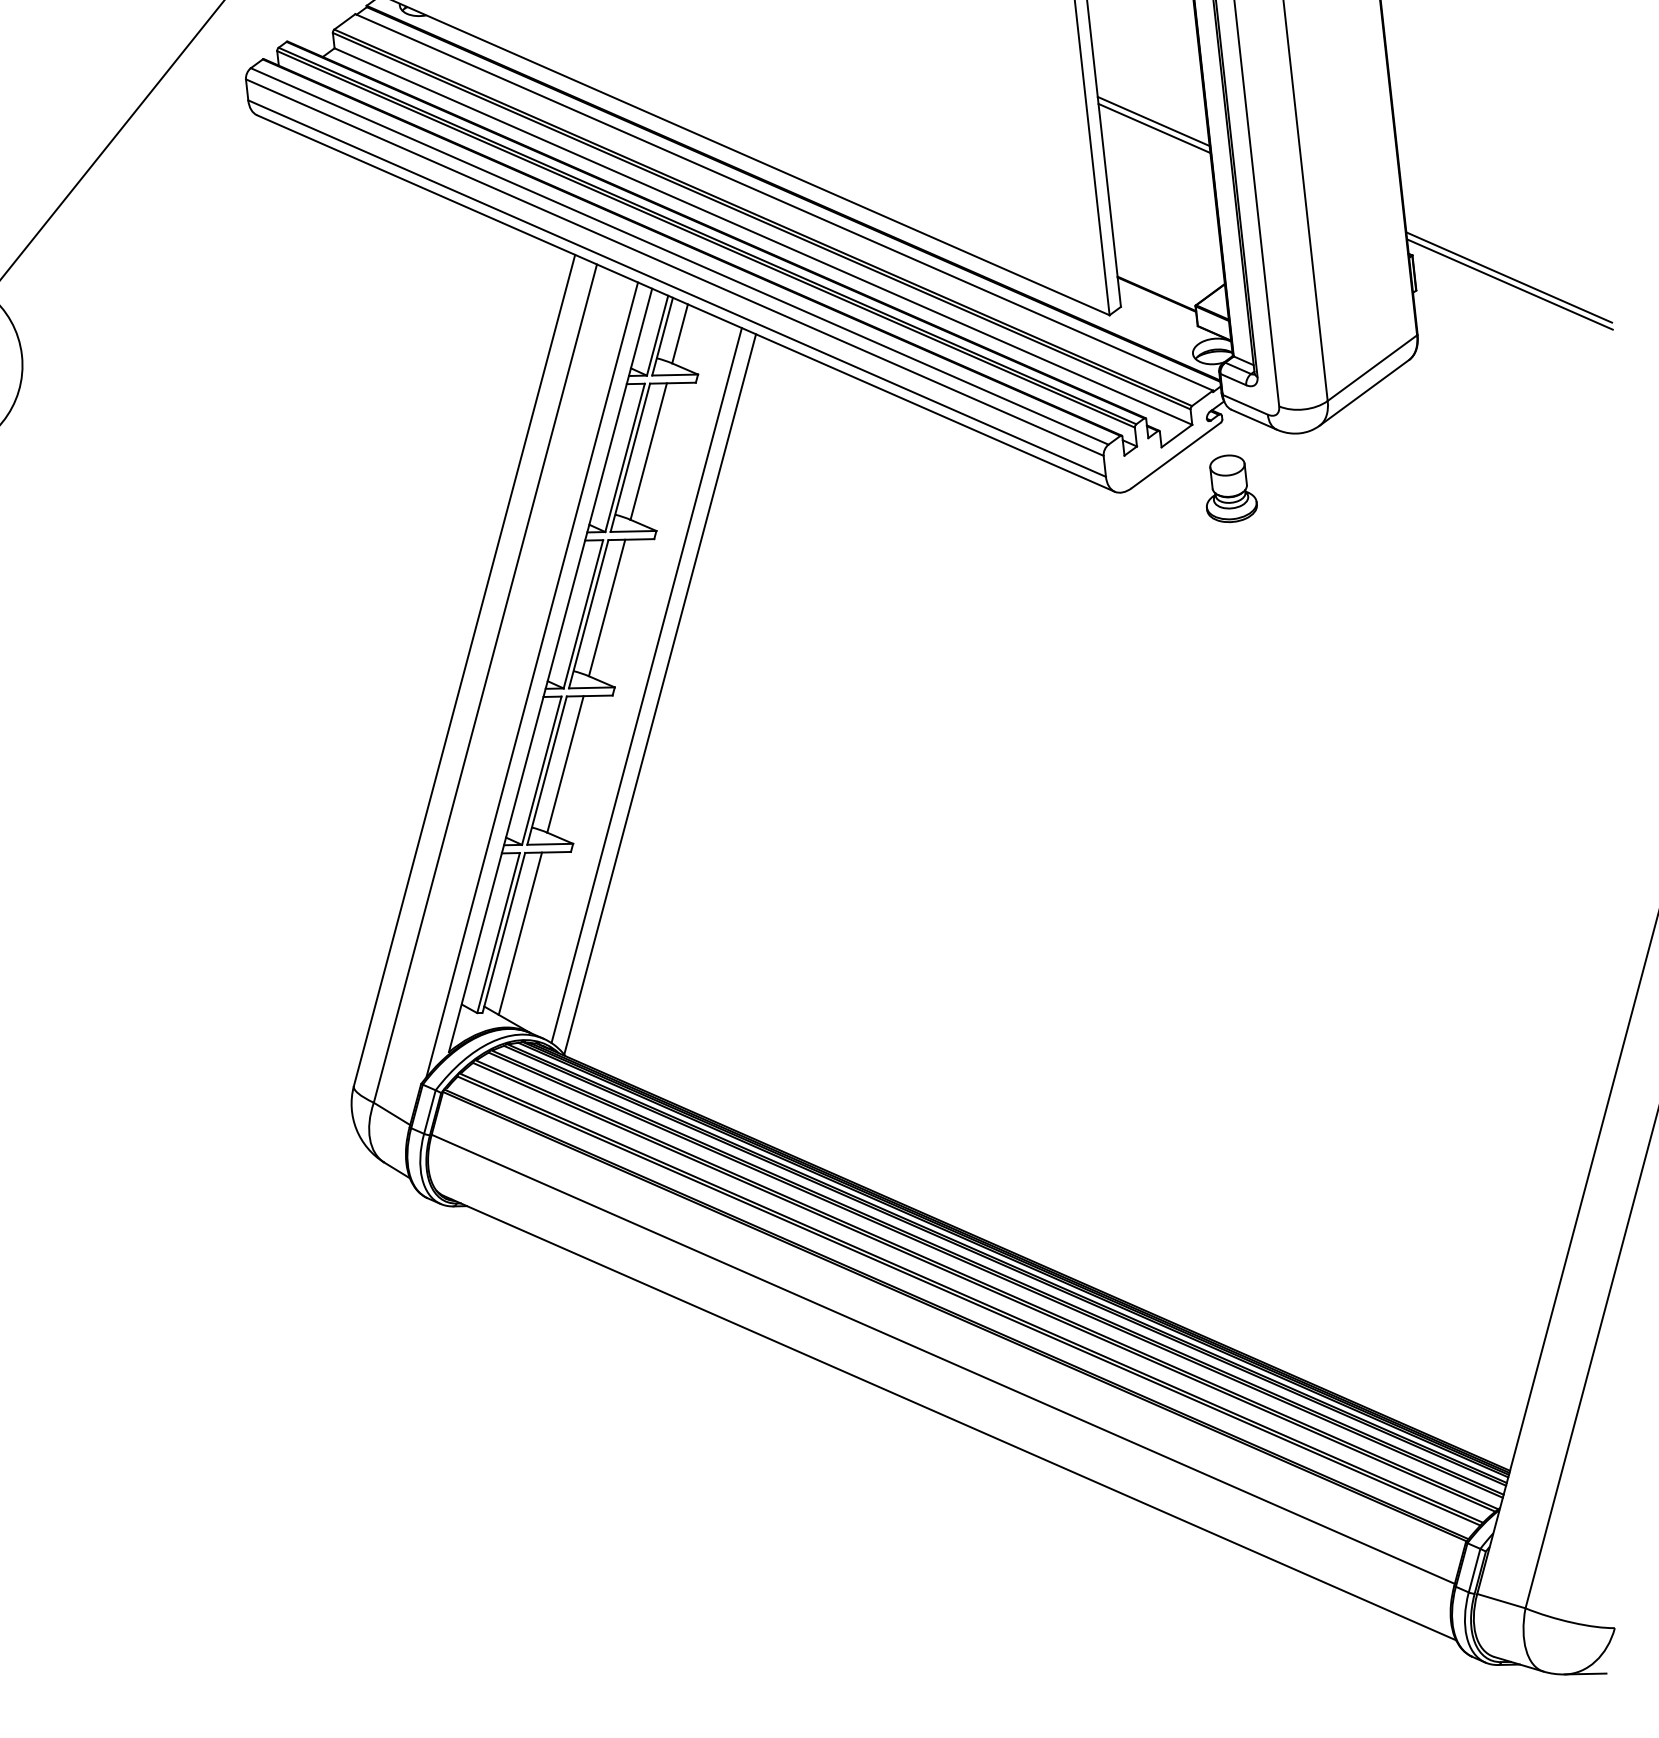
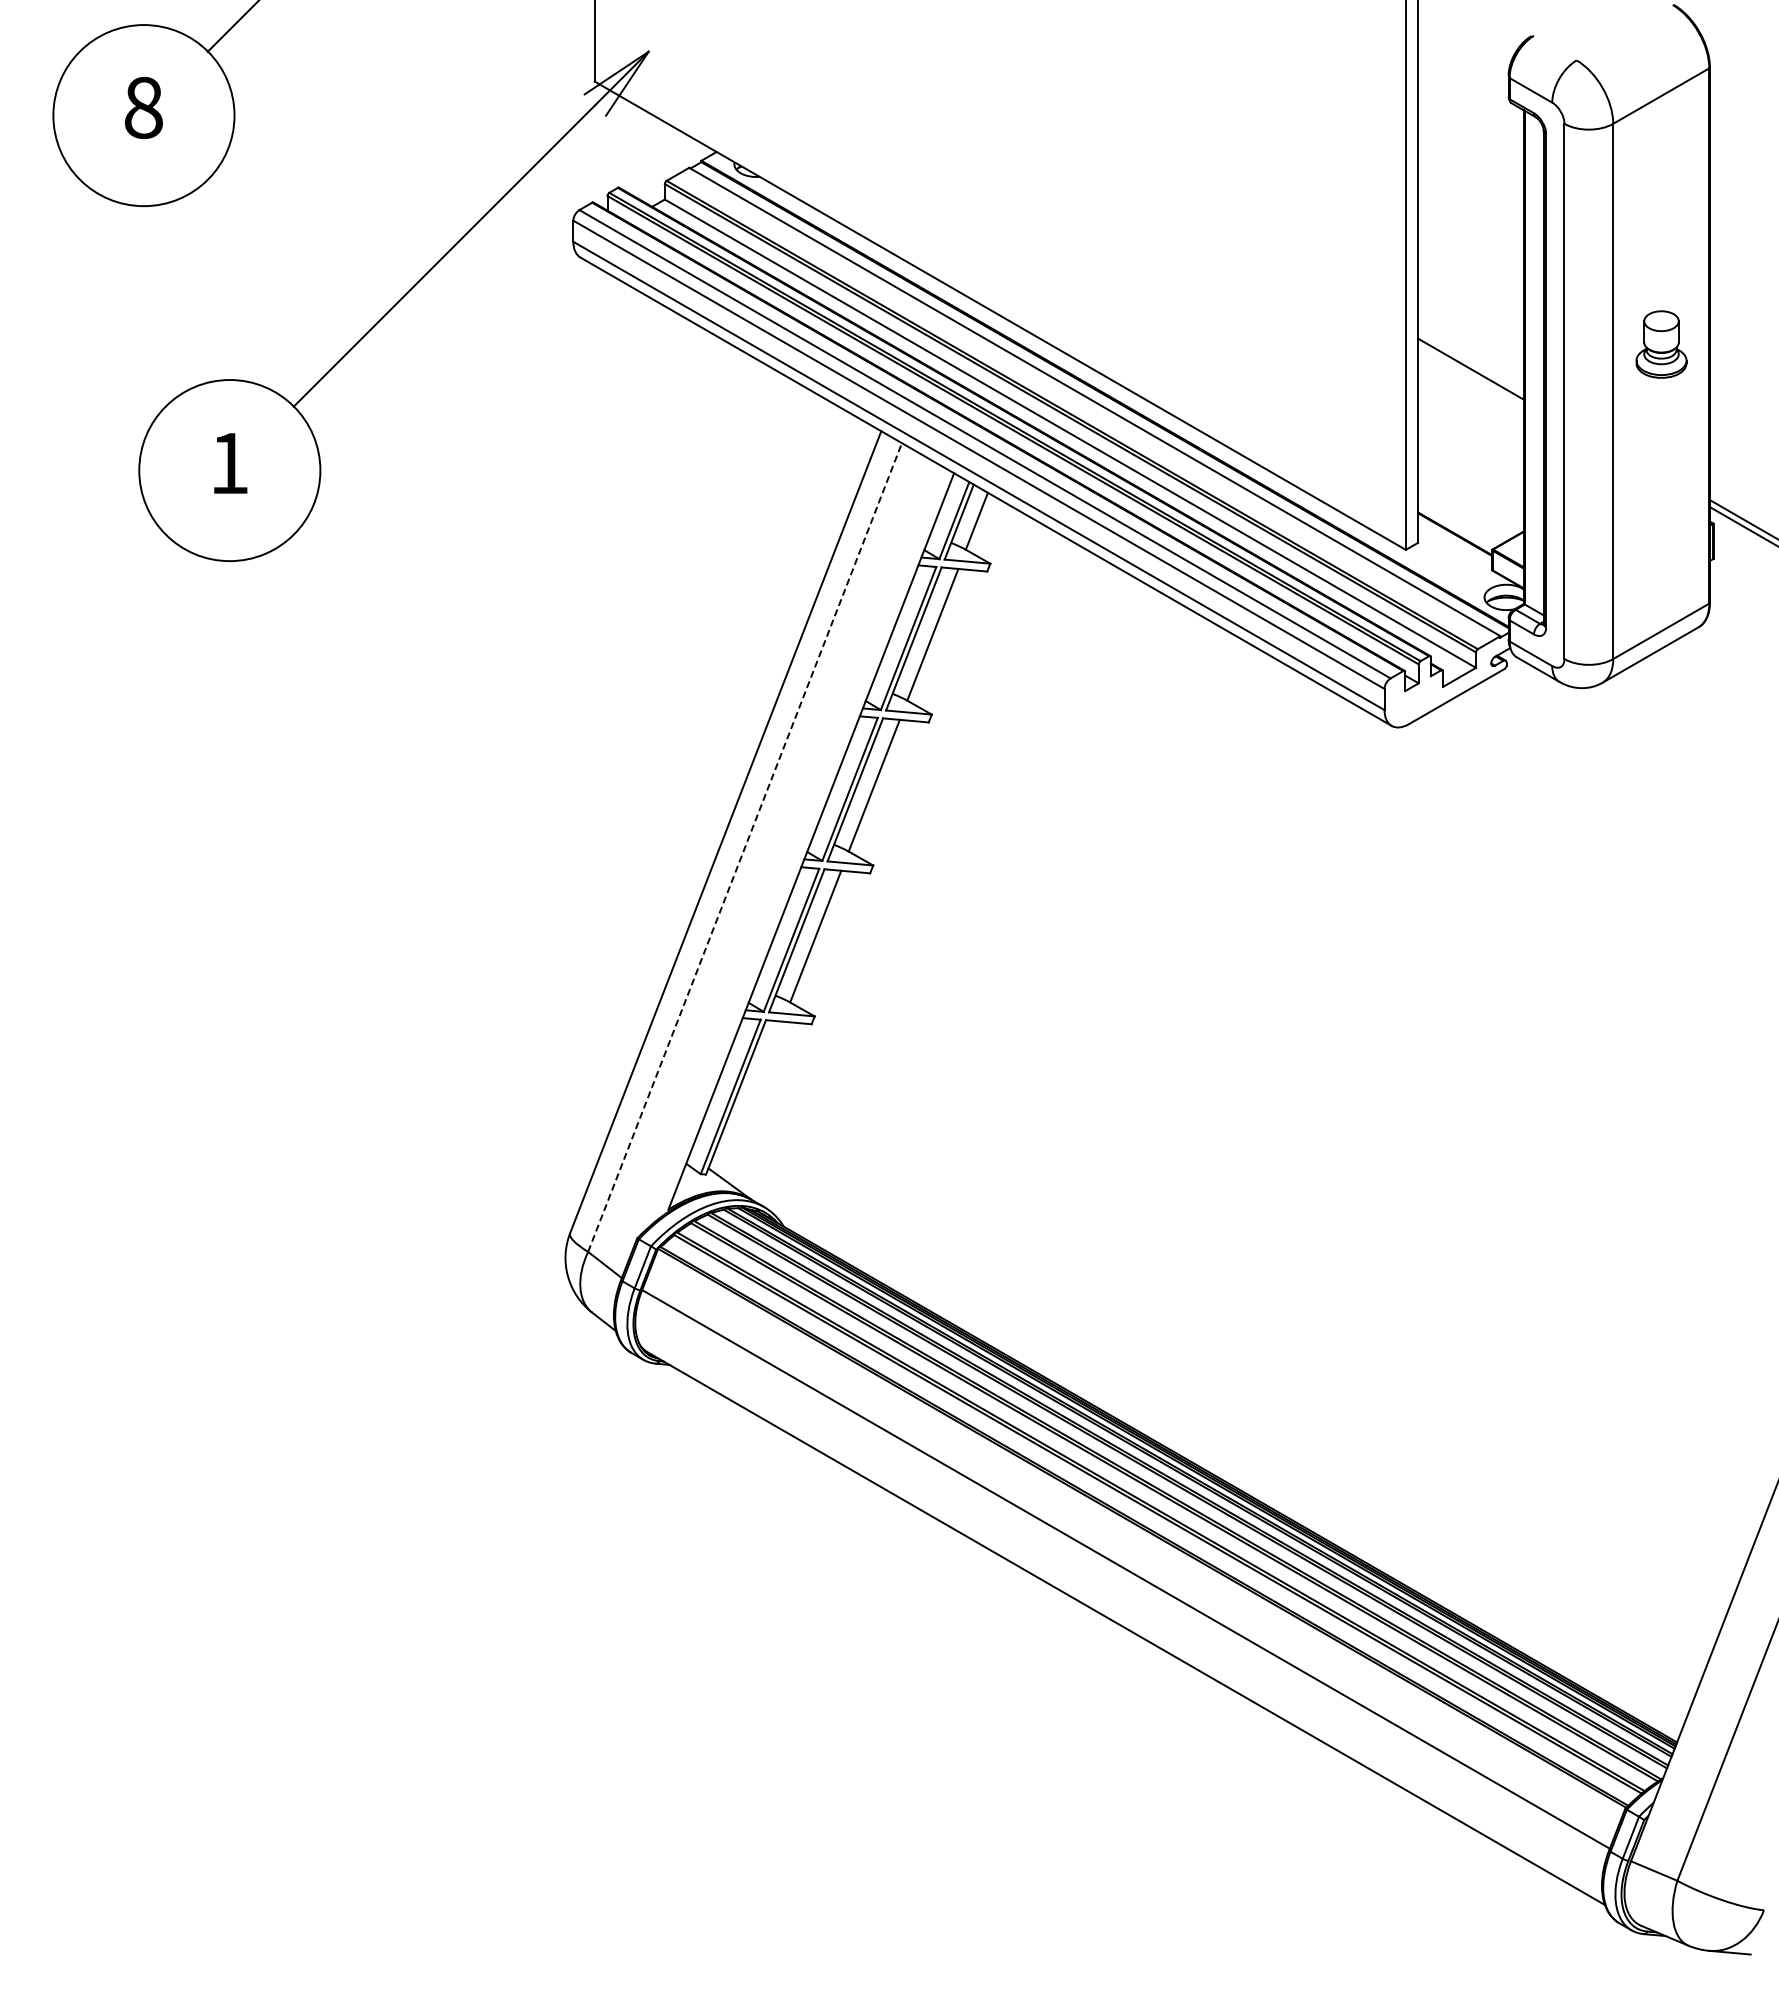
line: (1153, 120) -> (1470, 361), removed
part: (1229, 488) -> (1661, 344), moved
line: (531, 679) -> (791, 848), removed
line: (485, 683) -> (745, 847), solid -> dashed
line: (646, 685) -> (904, 867), removed
line: (660, 694) -> (917, 877), removed
line: (520, 933) -> (752, 1099), removed

